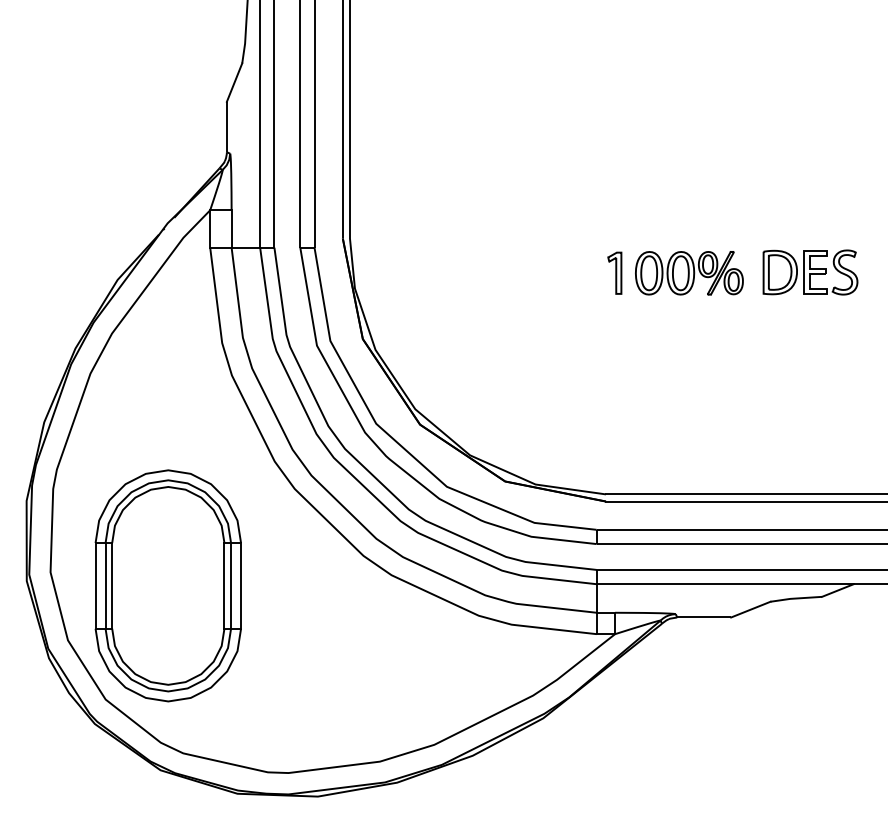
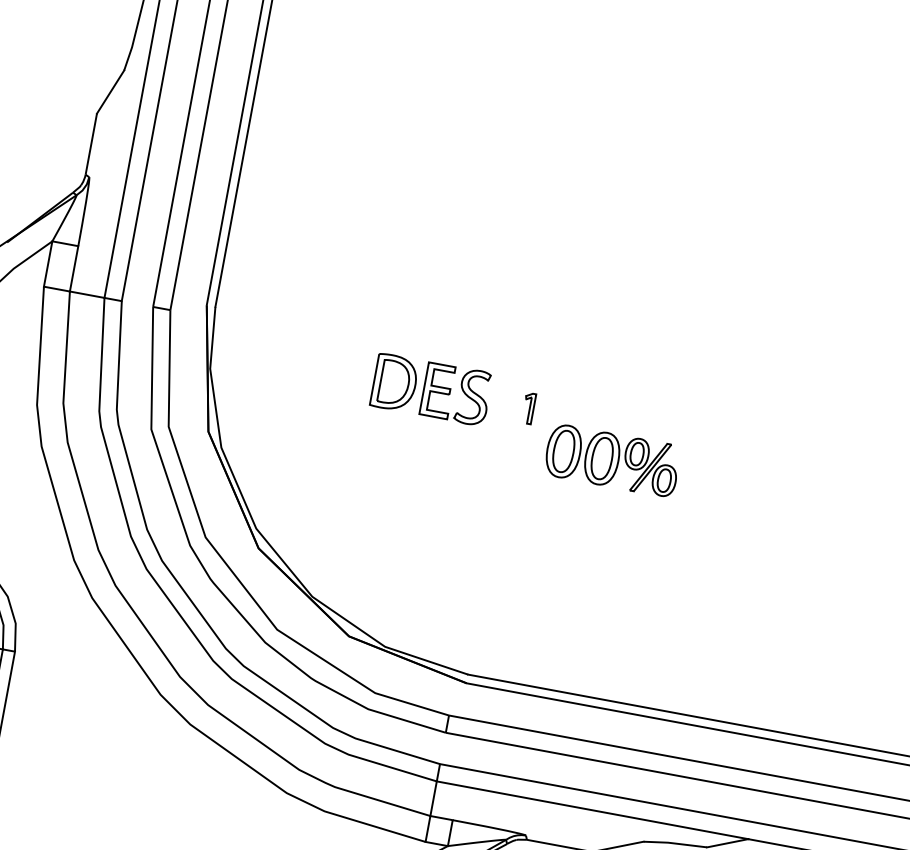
part: (614, 272) -> (528, 407), size x0.6
part: (810, 272) -> (431, 389), moved
part: (689, 273) -> (612, 460), moved

